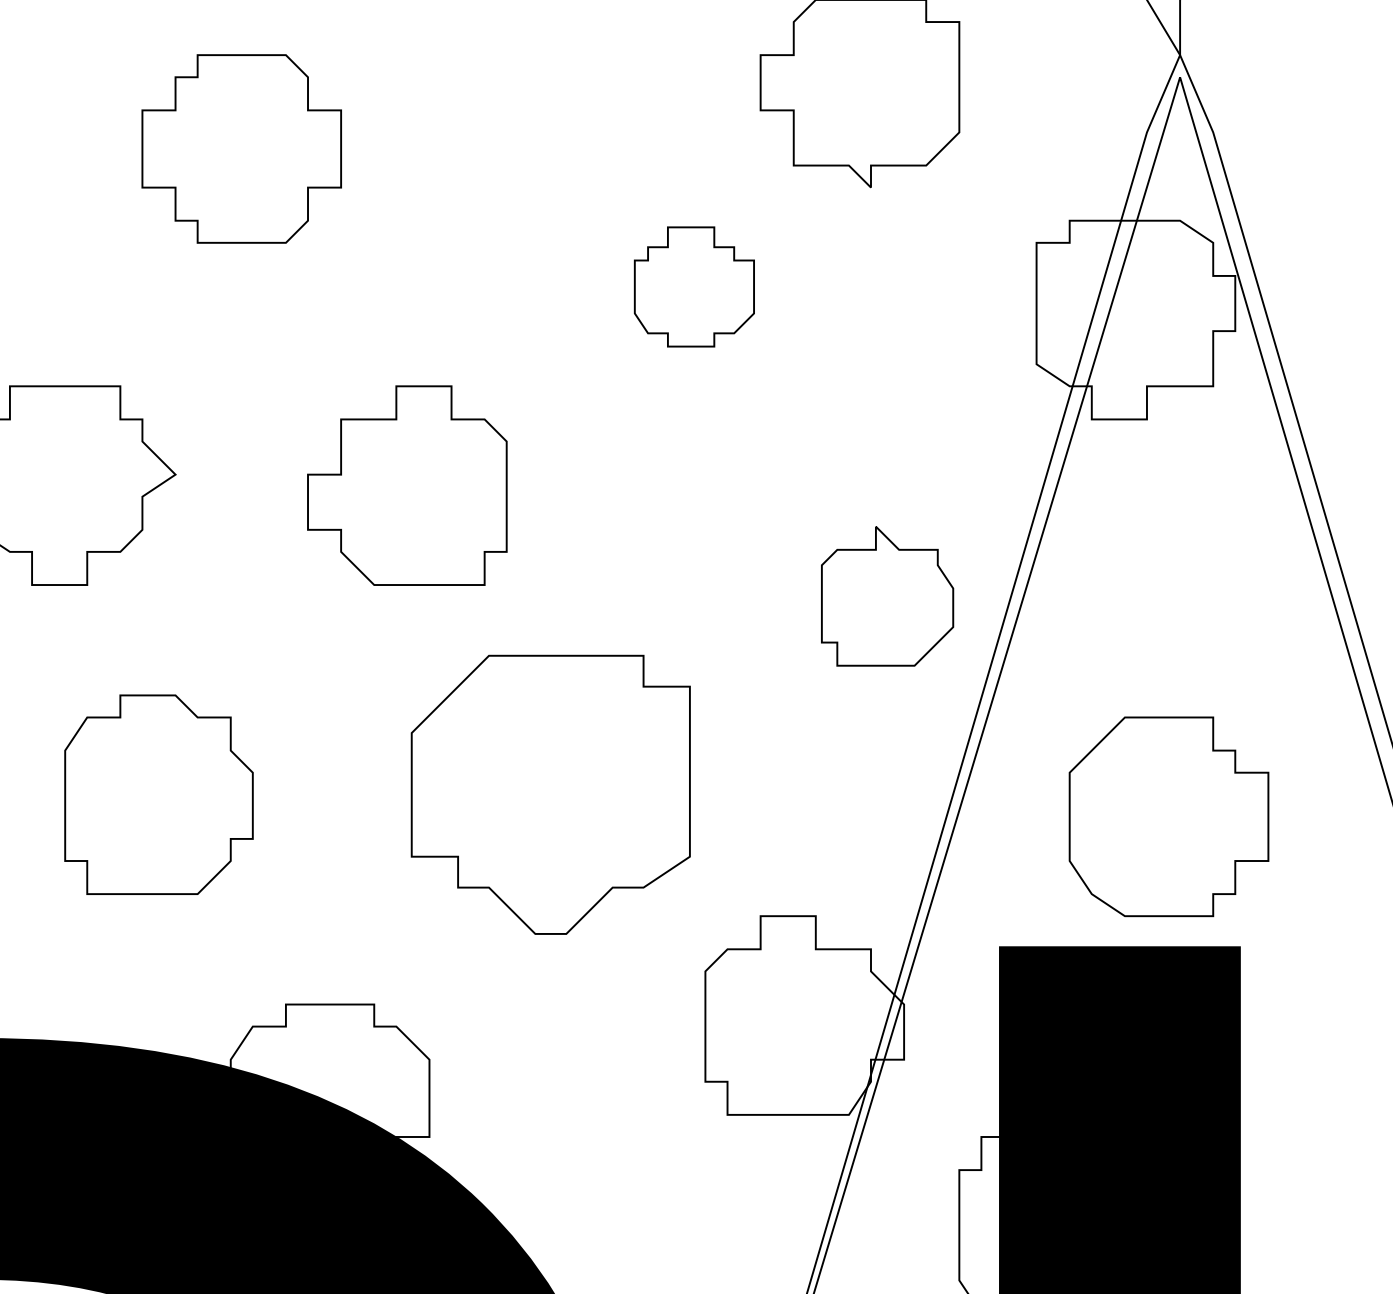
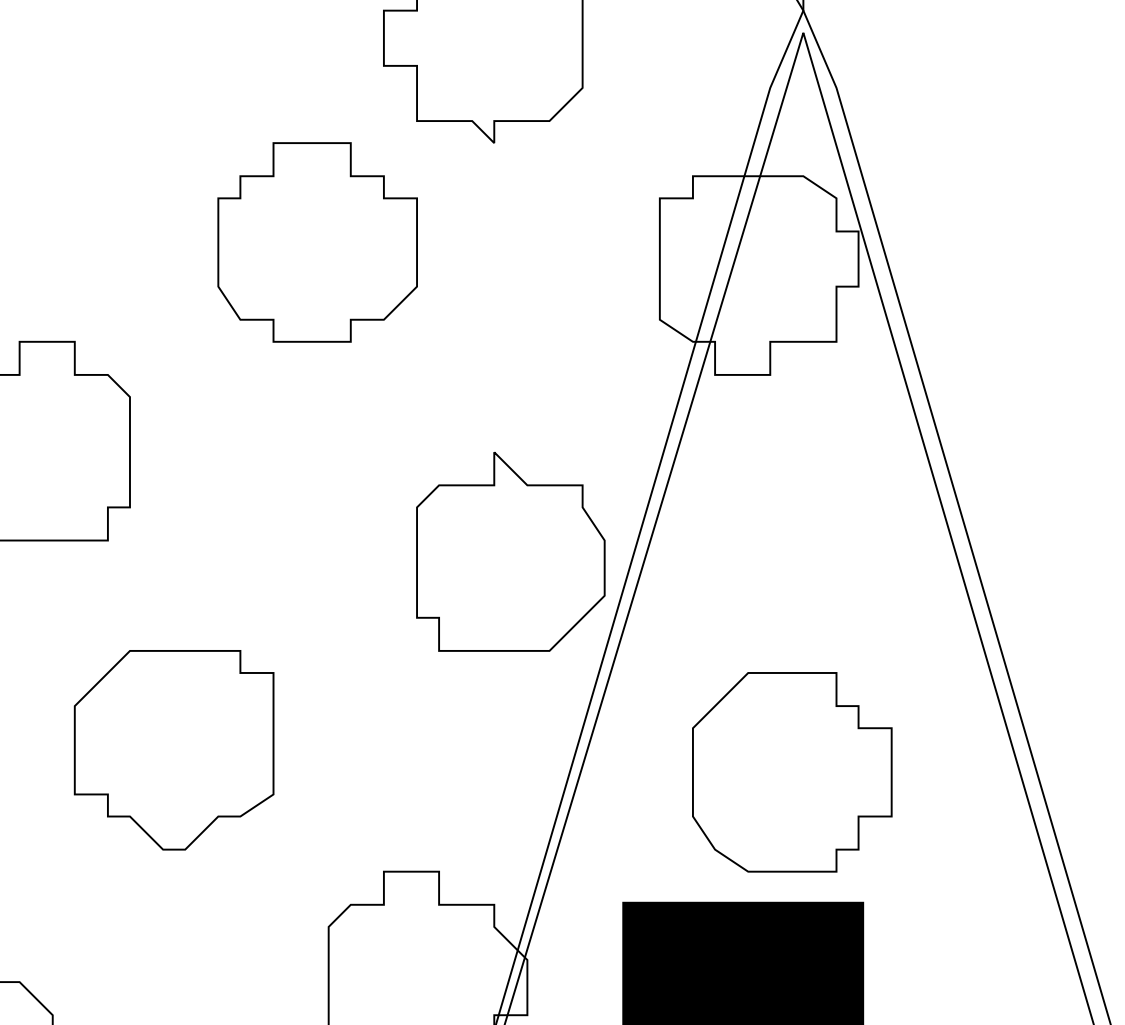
part: (694, 286) -> (317, 242), size x1.67
part: (887, 596) -> (510, 552), size x1.43
part: (550, 794) -> (173, 750), size x0.71

